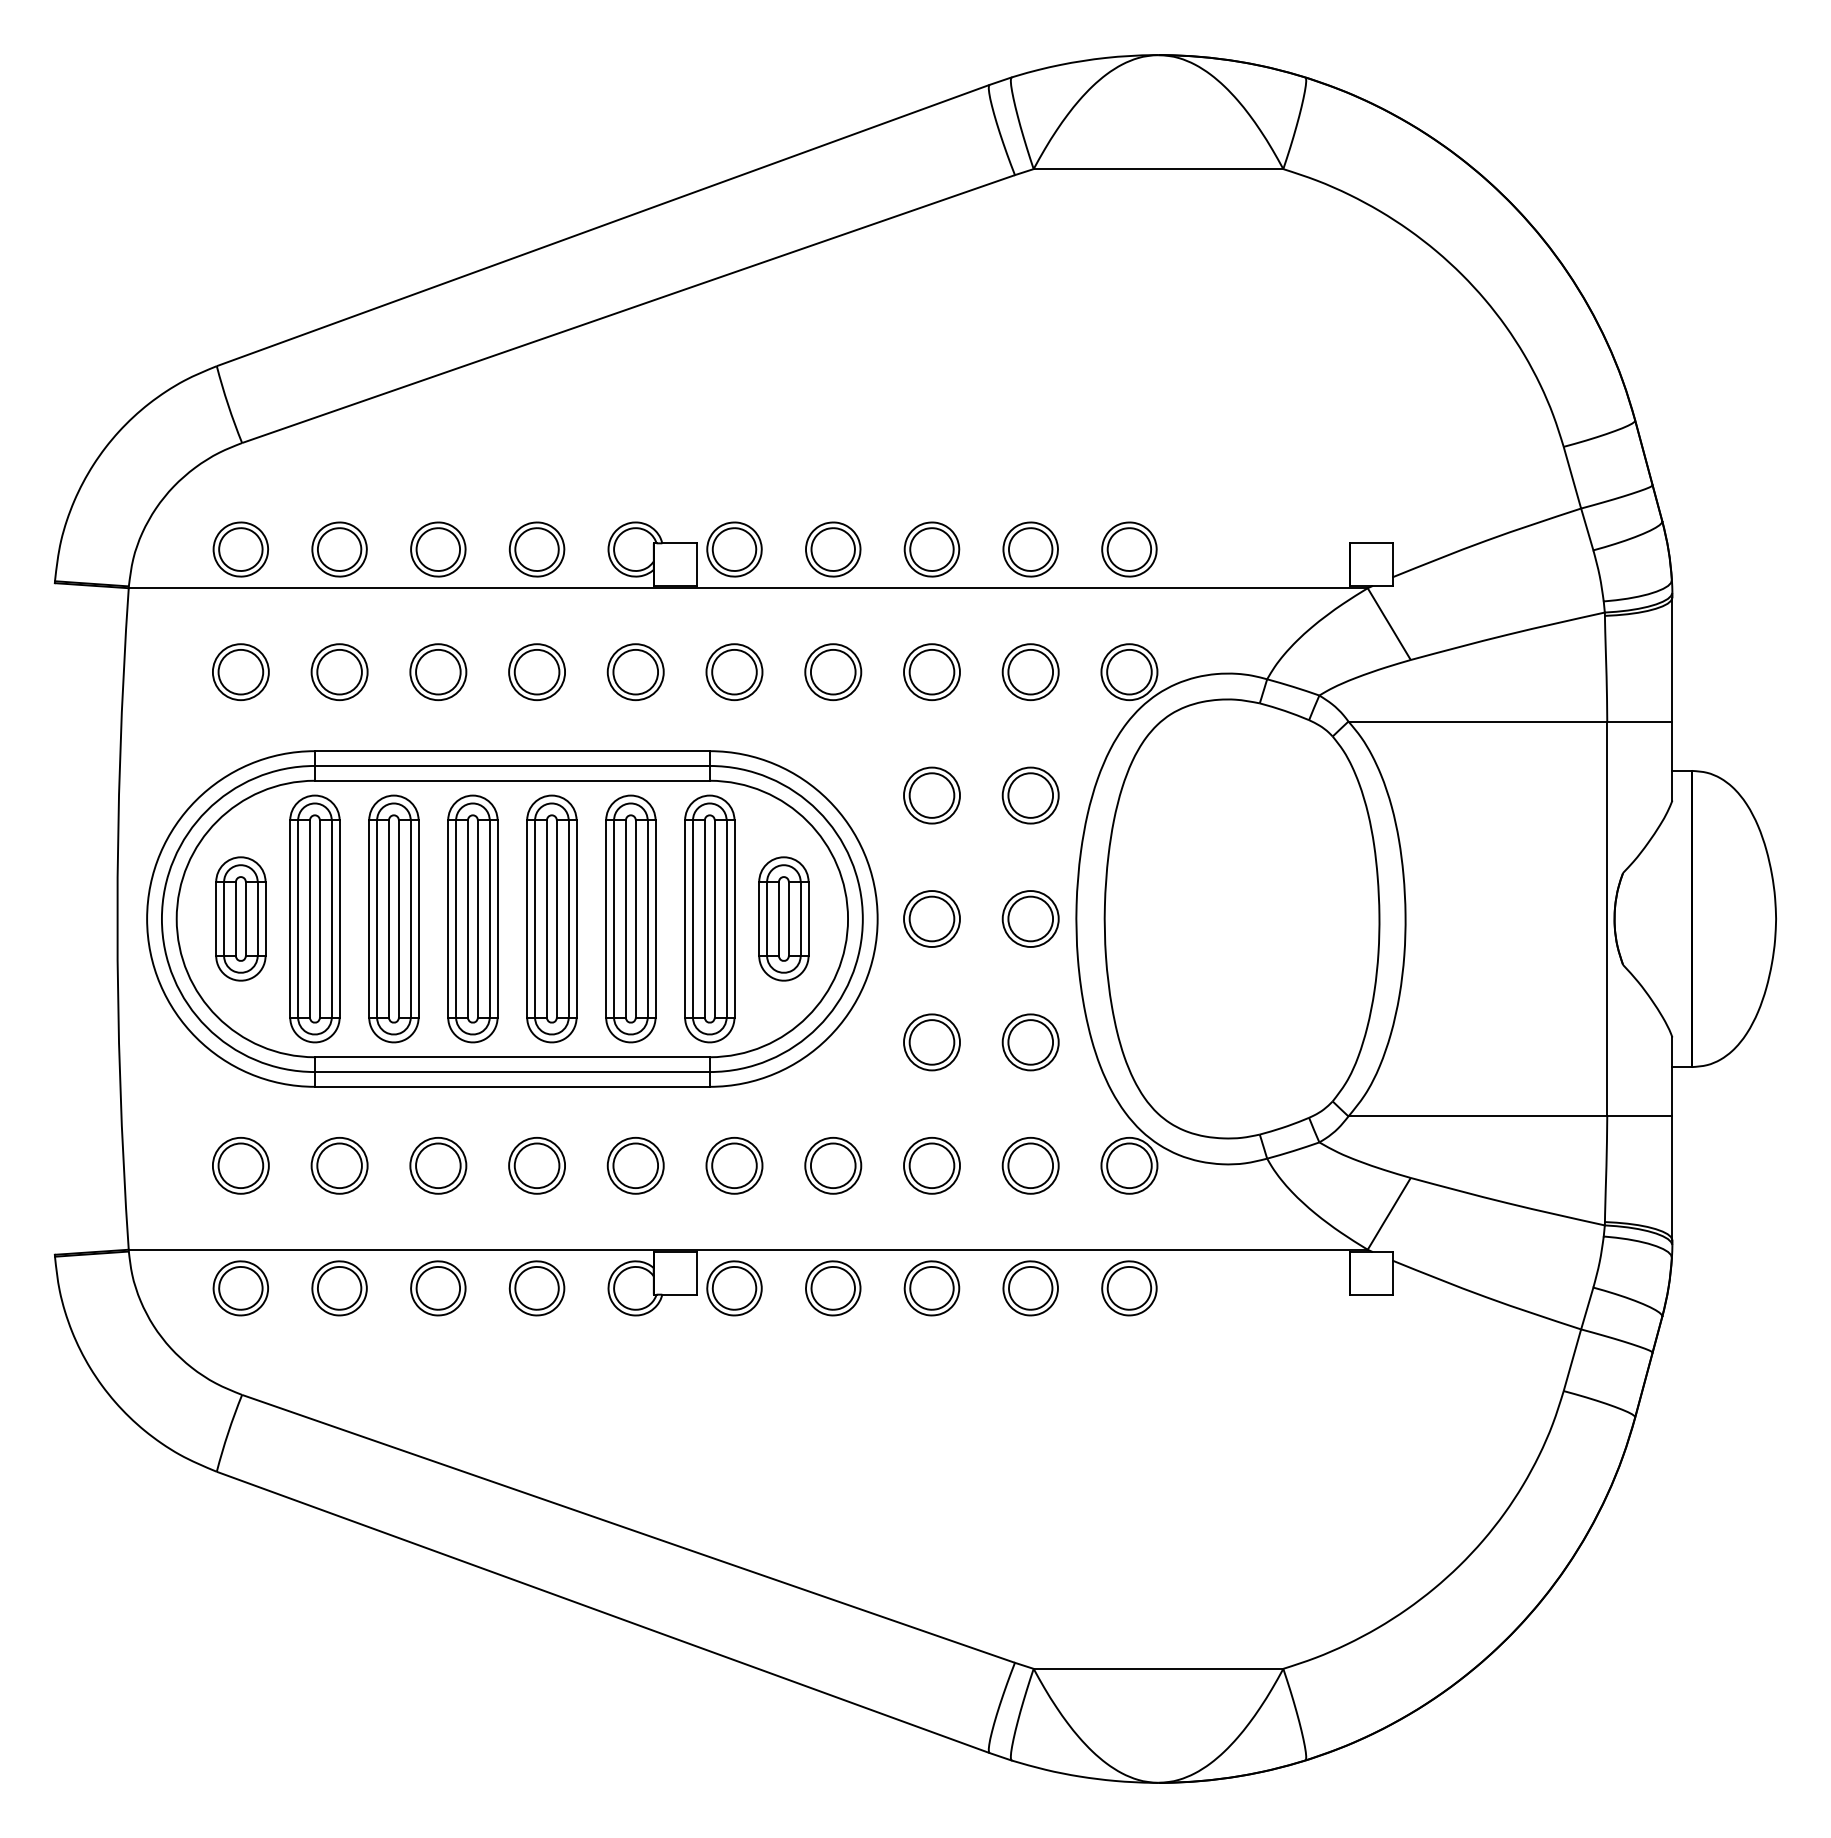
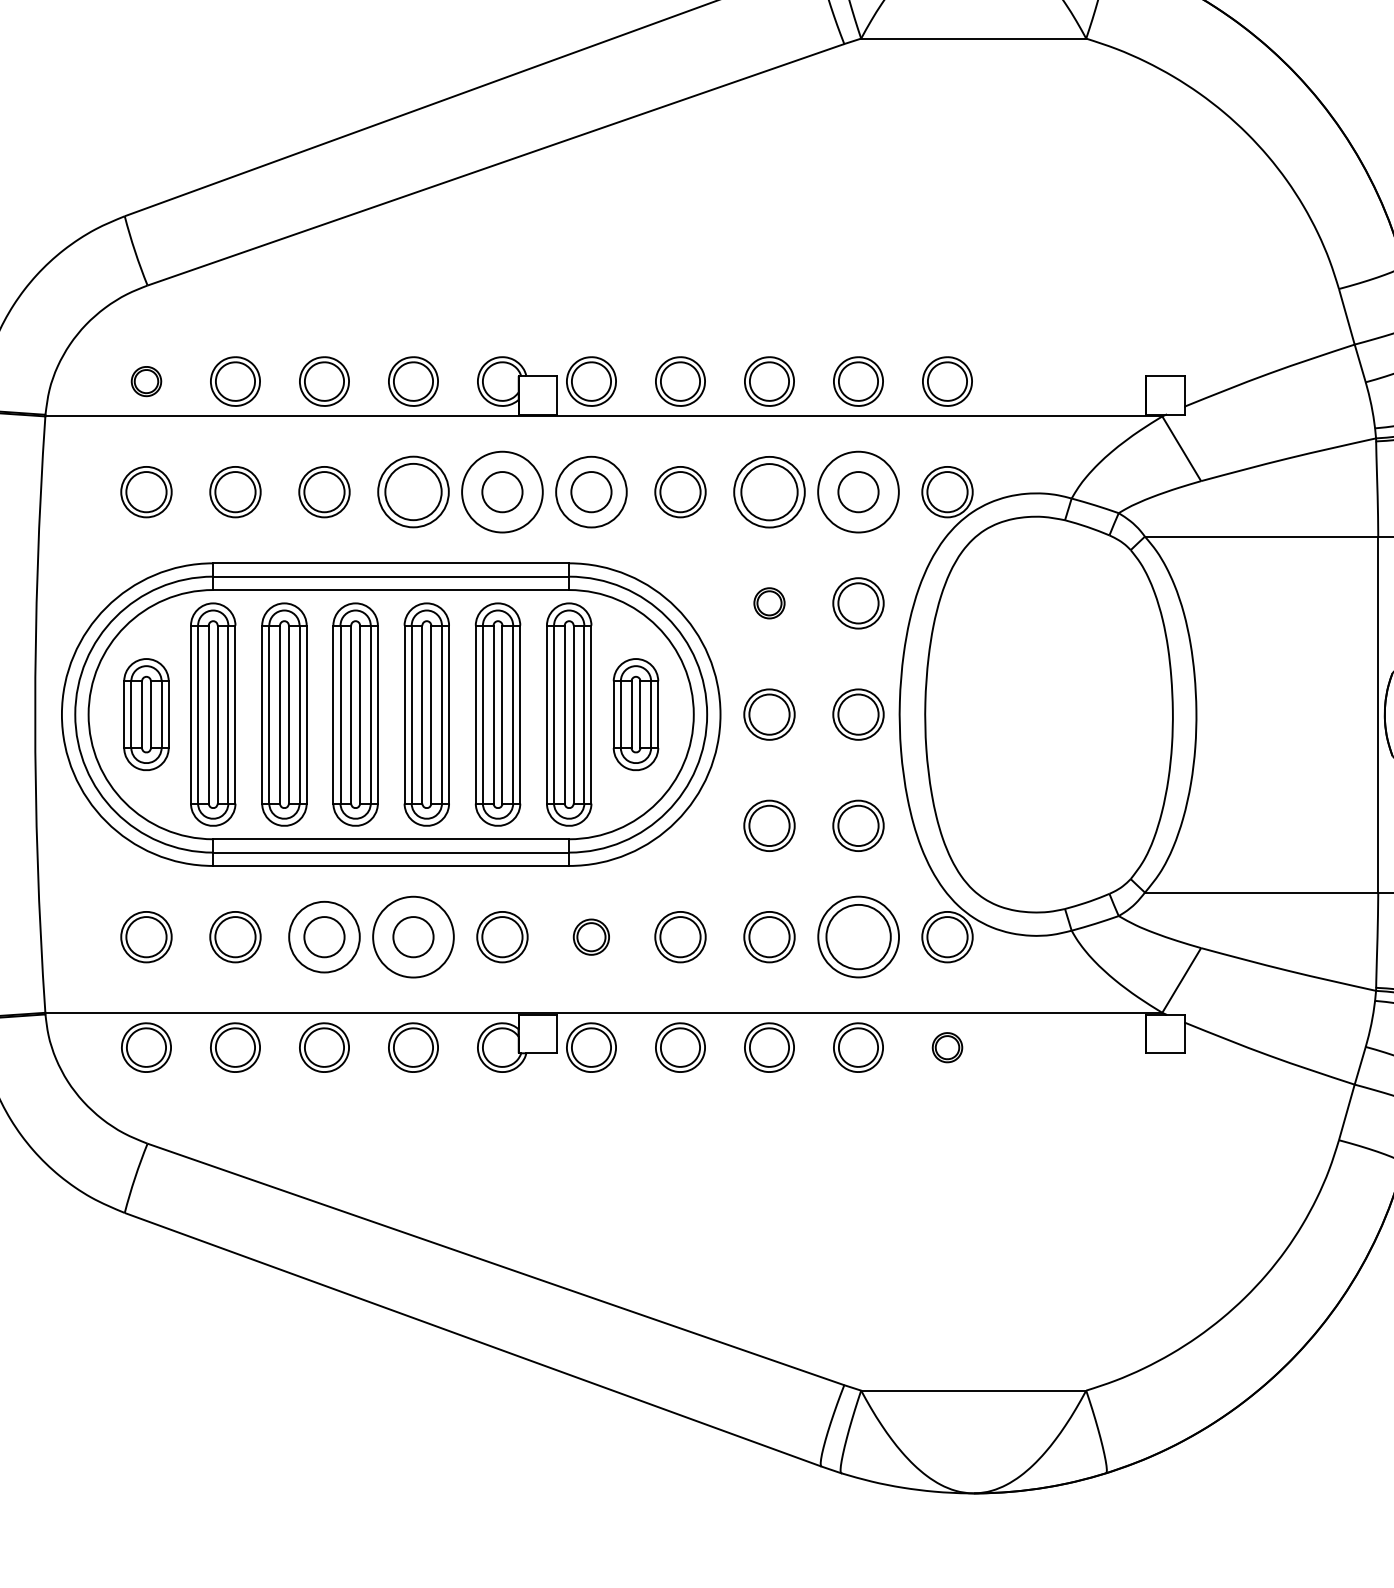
part: (240, 549) -> (146, 381), size x0.6
part: (931, 671) -> (769, 491), size x1.4
part: (536, 672) -> (412, 492), size x1.4
circle: (635, 672) -> (502, 492), size x1.6
circle: (734, 672) -> (591, 492), size x1.4
circle: (1030, 672) -> (858, 492), size x1.6
part: (931, 795) -> (769, 603), size x0.6
circle: (438, 1165) -> (324, 936), size x1.4
circle: (537, 1165) -> (413, 936), size x1.6
part: (734, 1165) -> (591, 936), size x0.7
part: (1030, 1165) -> (858, 936), size x1.6
part: (1129, 1288) -> (947, 1047), size x0.6

